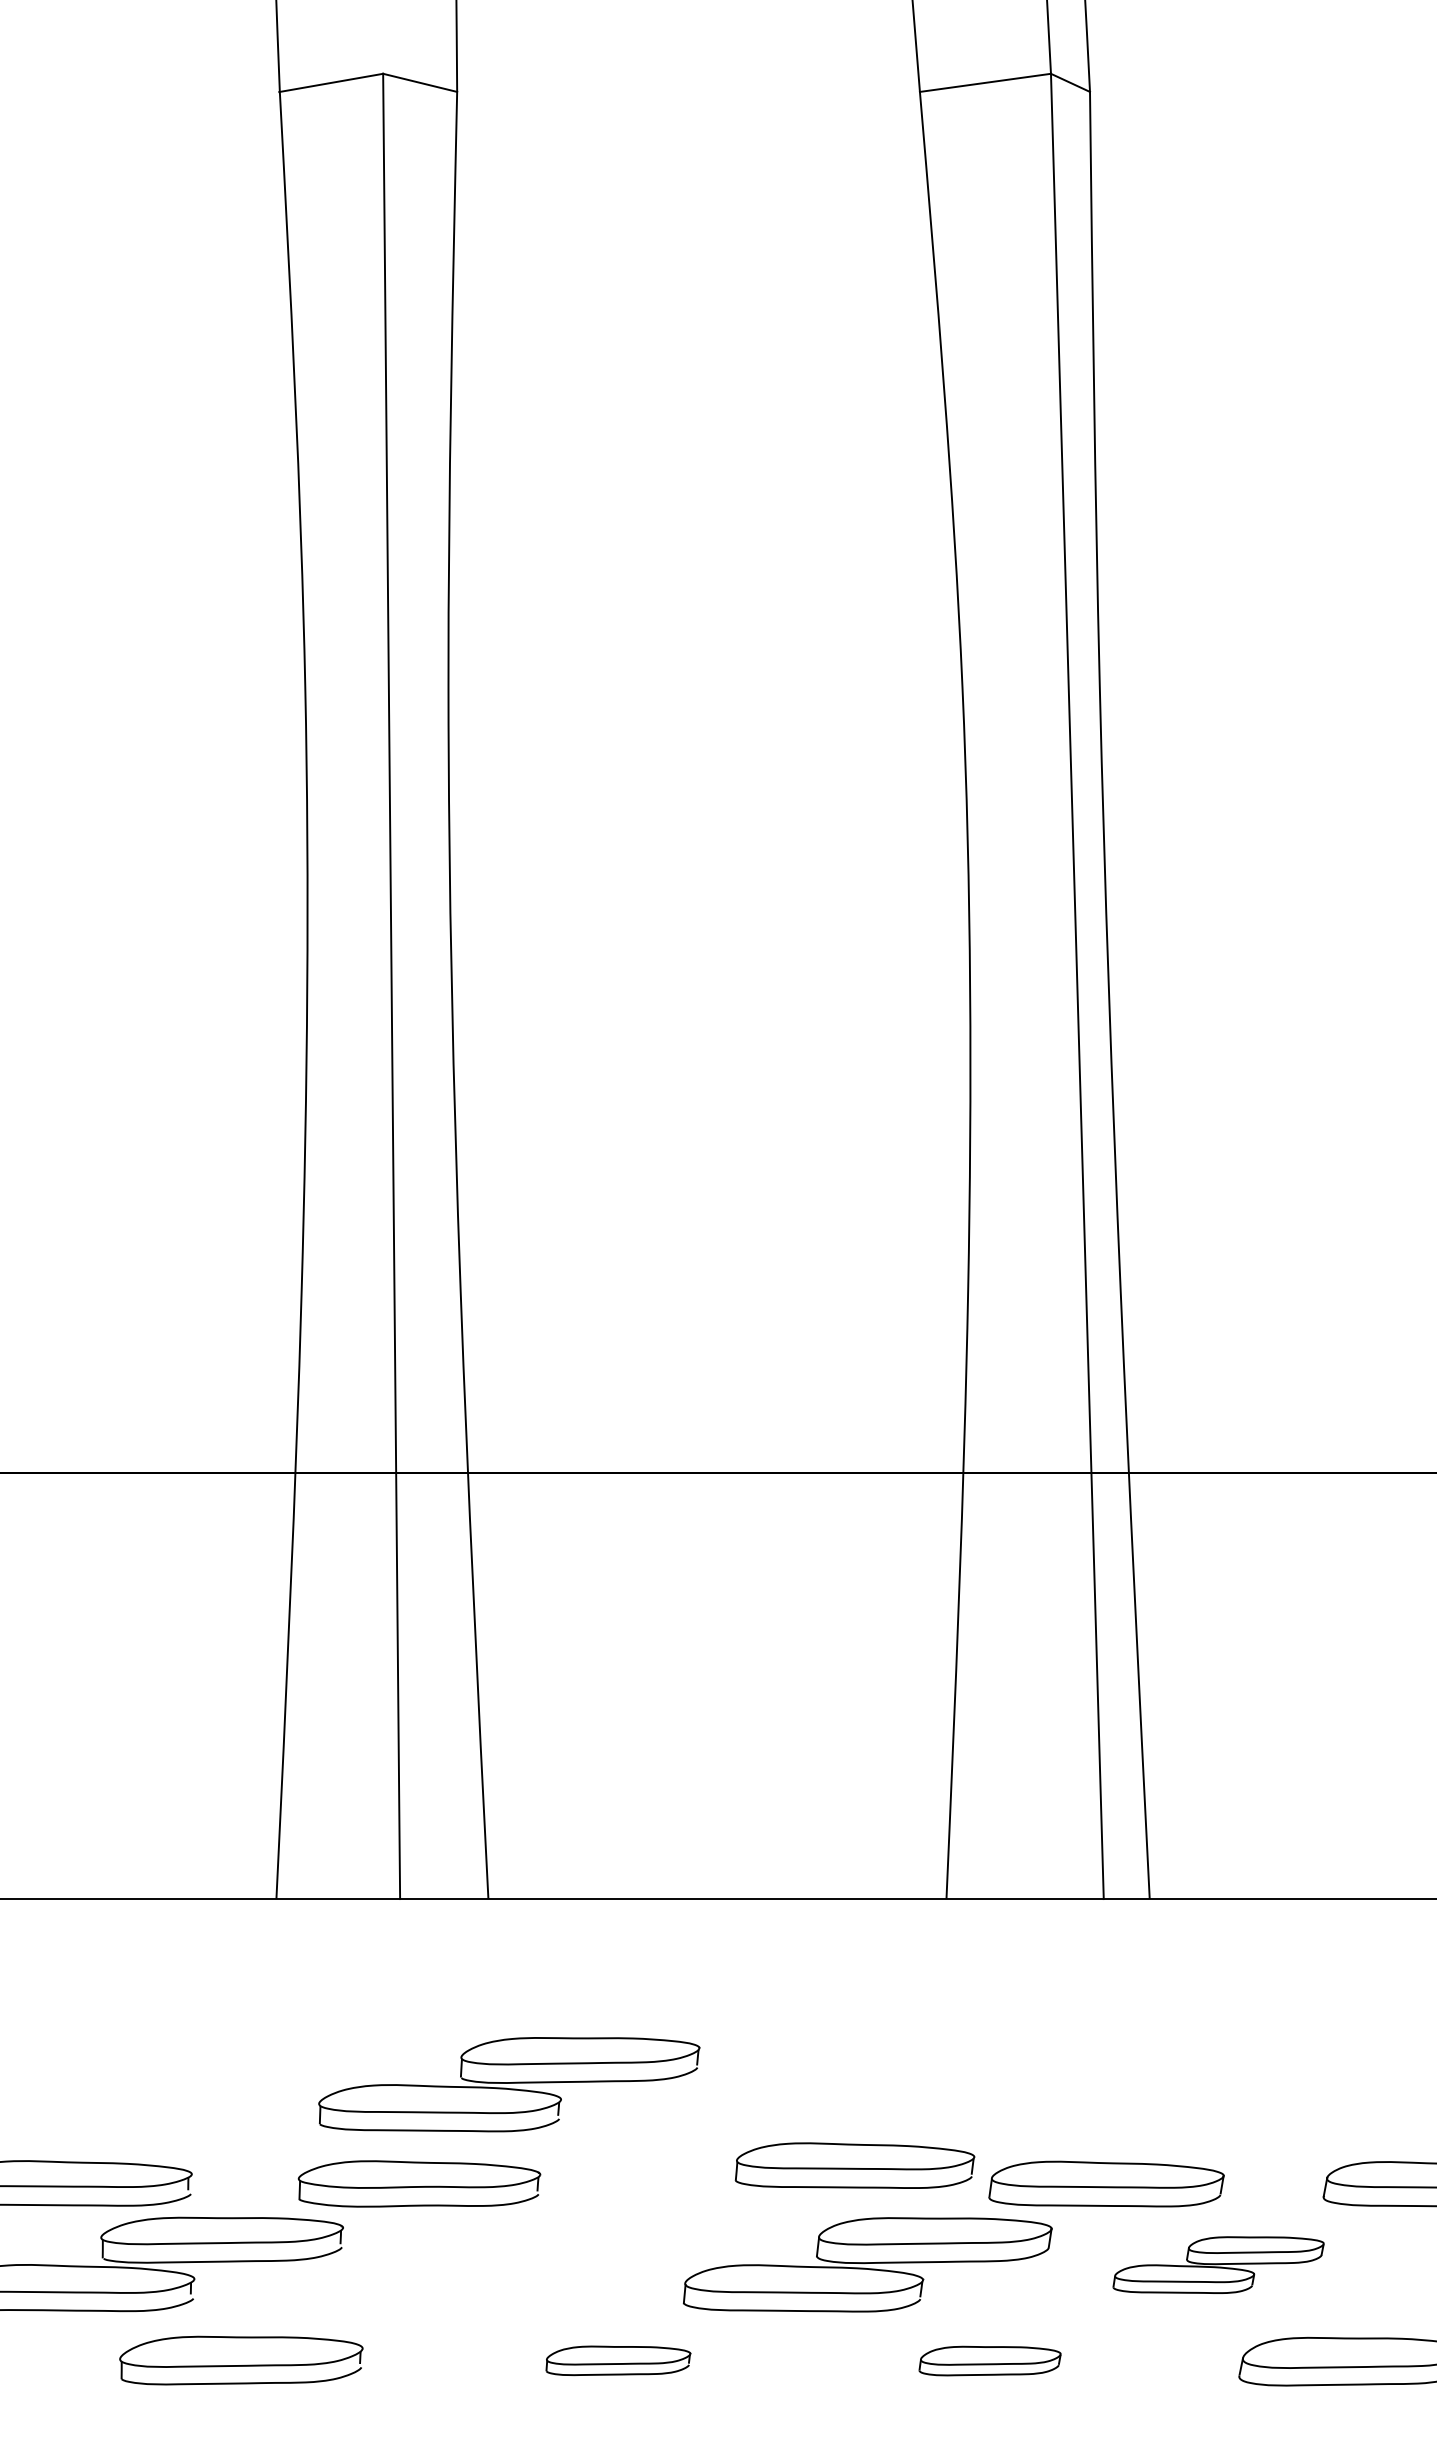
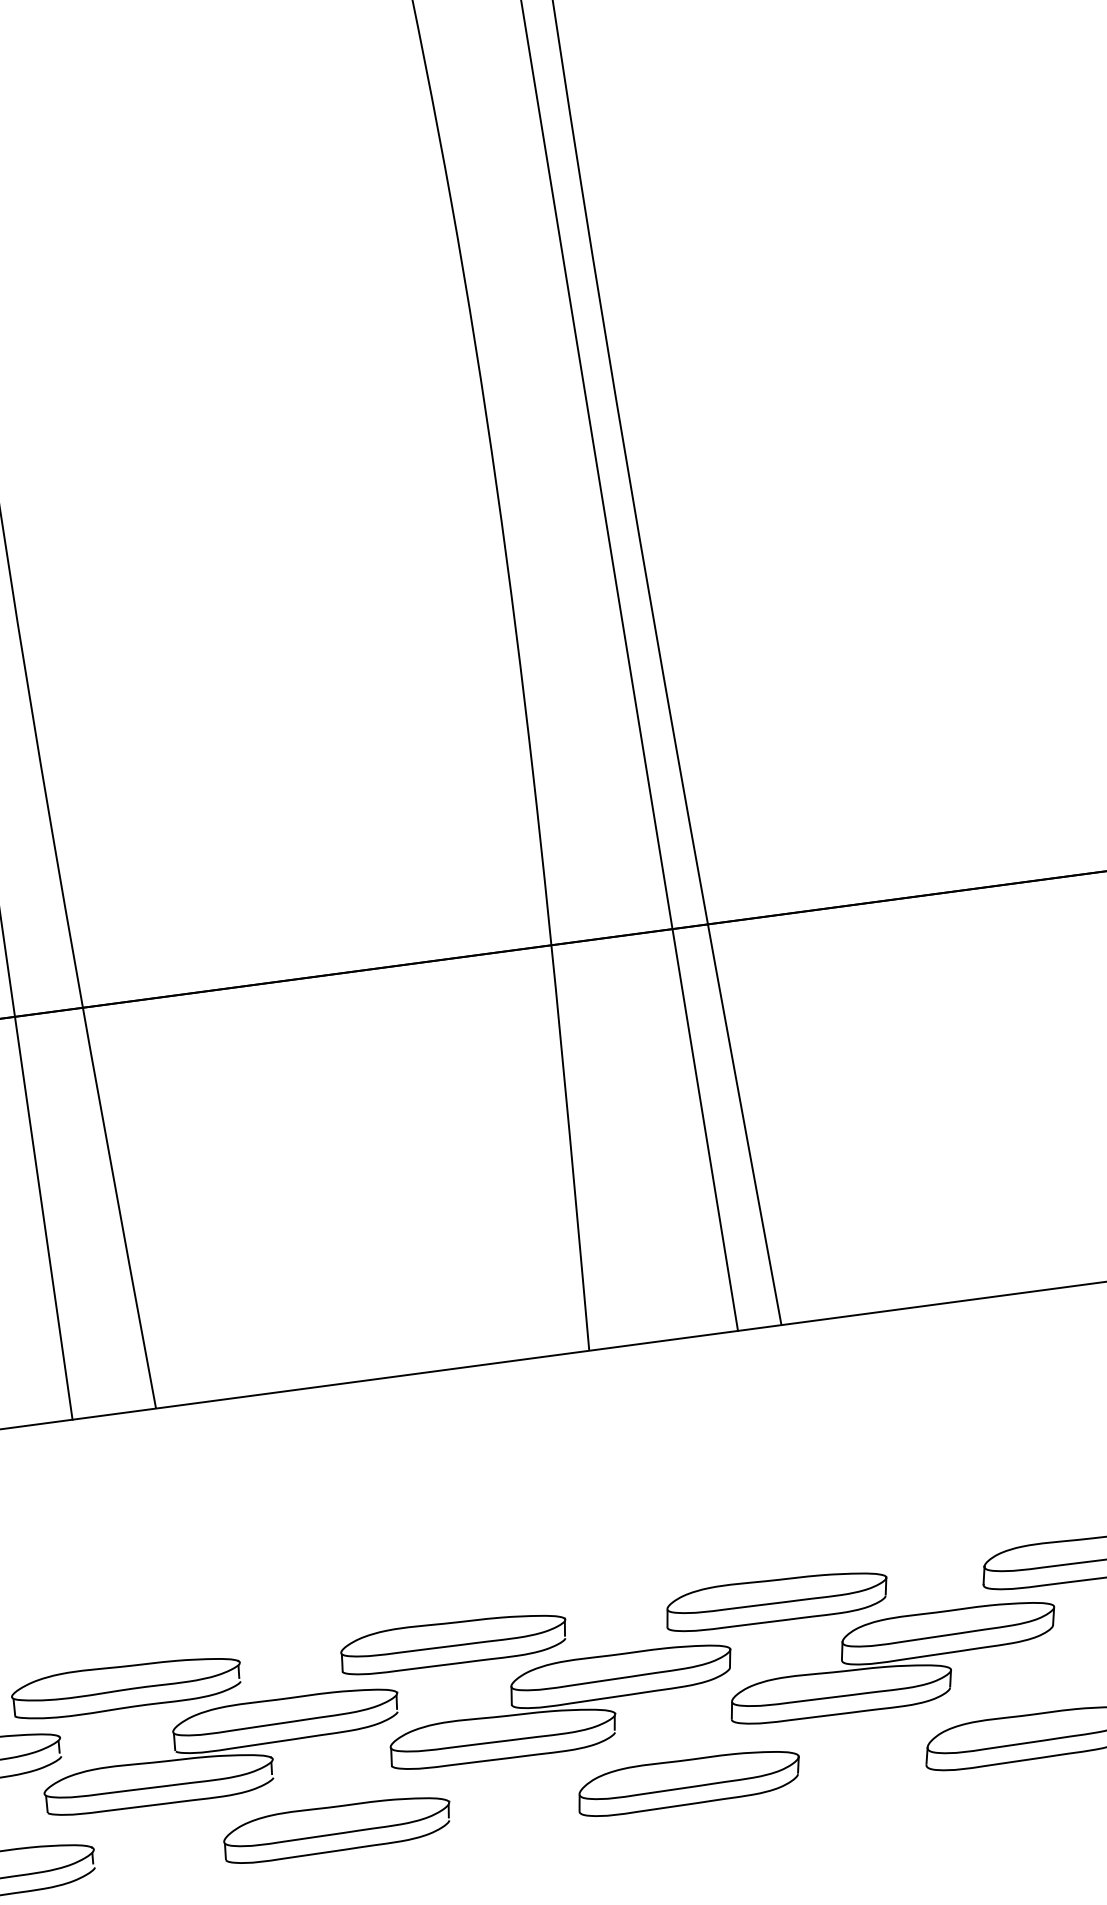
part: (509, 2084) -> (222, 1751), moved
part: (854, 2165) -> (453, 1642), moved
part: (1218, 2264) -> (892, 1662), size x1.67
part: (618, 2360) -> (337, 1828), size x1.67
part: (989, 2360) -> (688, 1781), size x1.67

